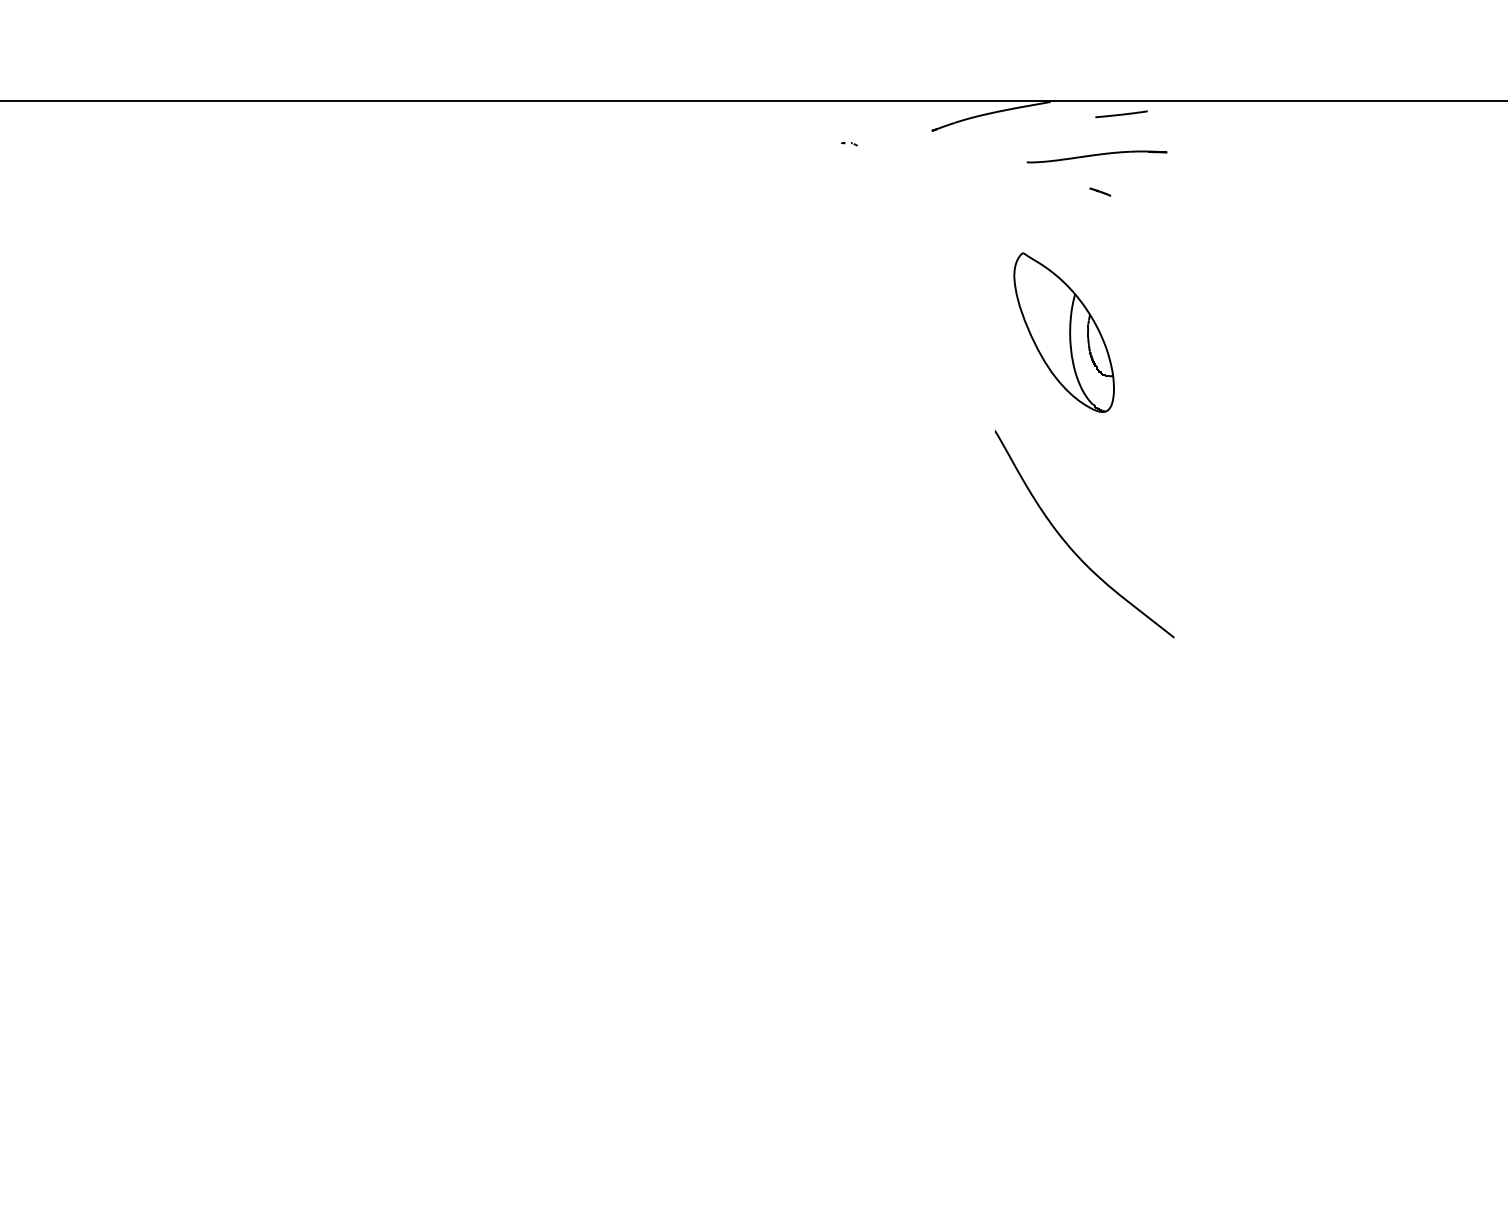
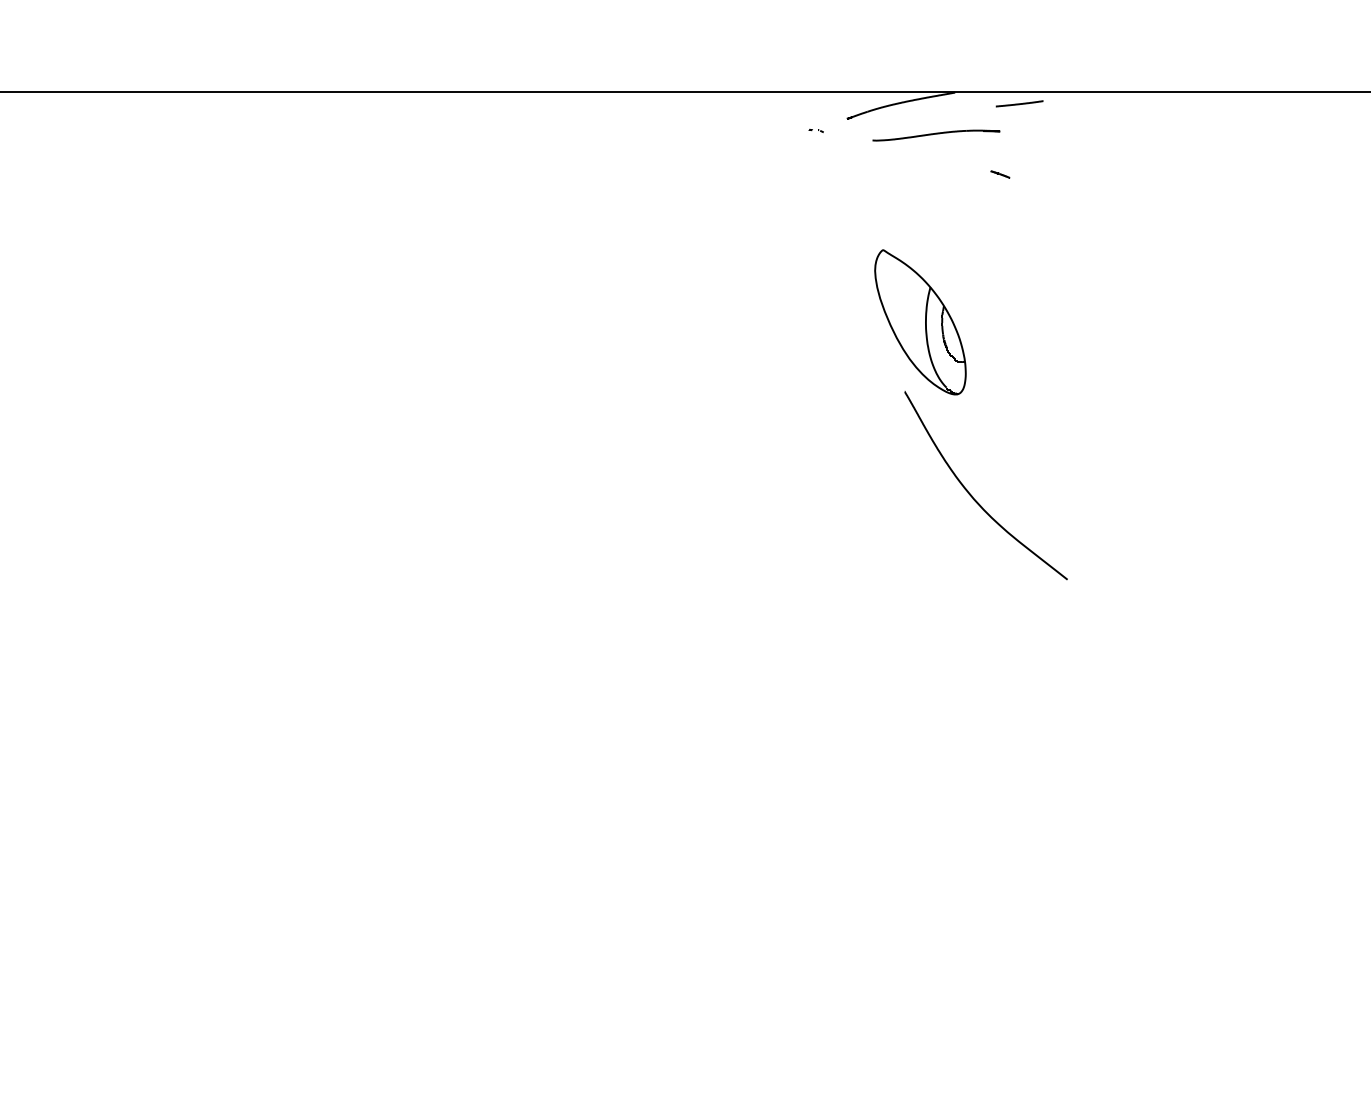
part: (848, 143) -> (815, 130), moved
part: (1097, 156) -> (936, 135), moved
part: (1064, 332) -> (920, 322), moved

